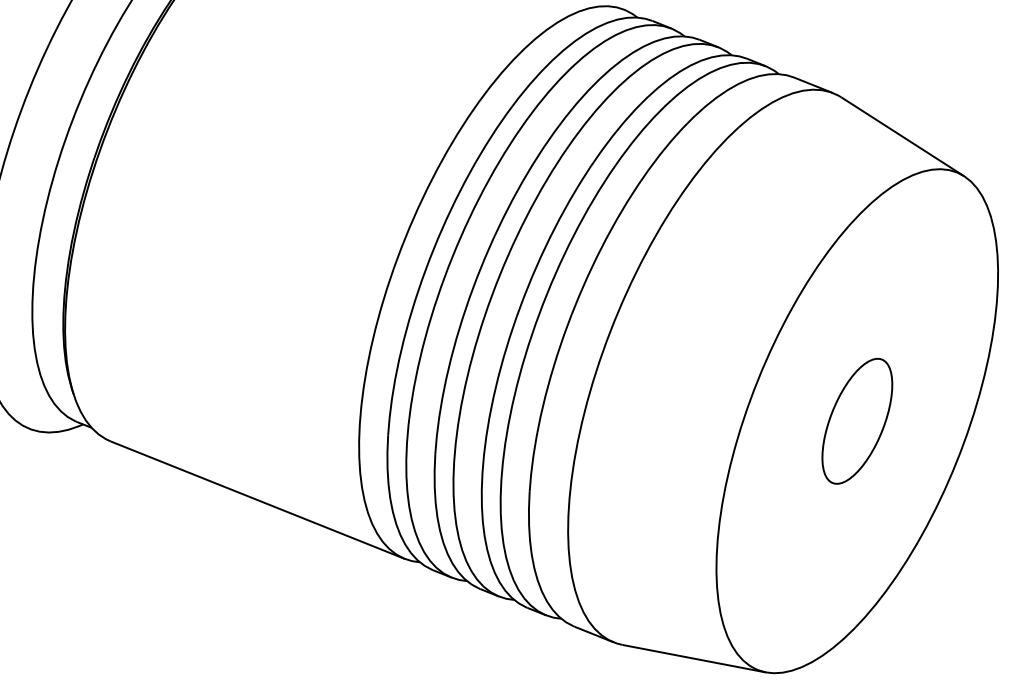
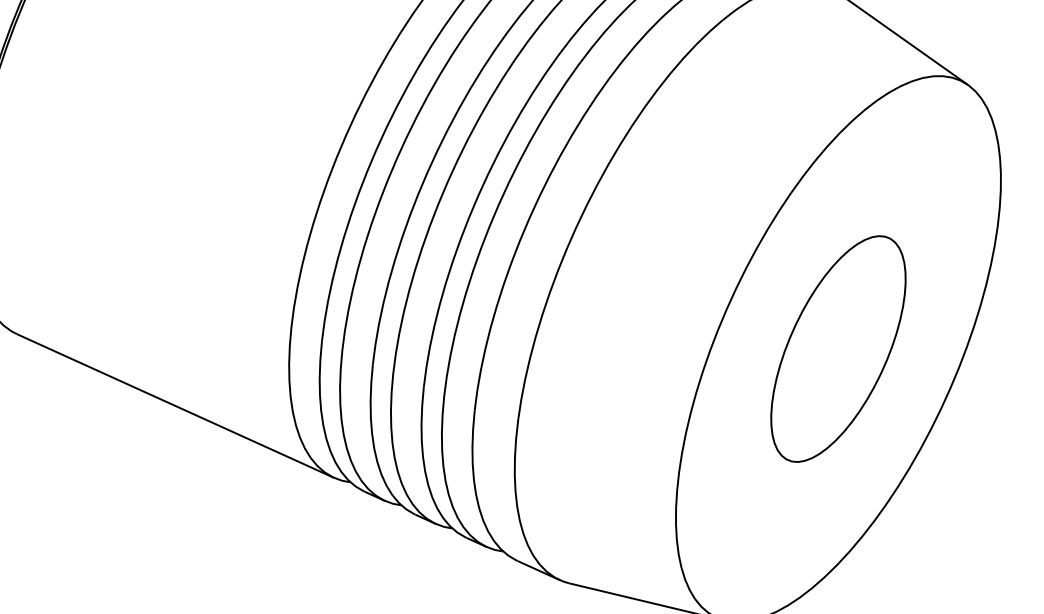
part: (857, 421) -> (838, 349), size x1.67

